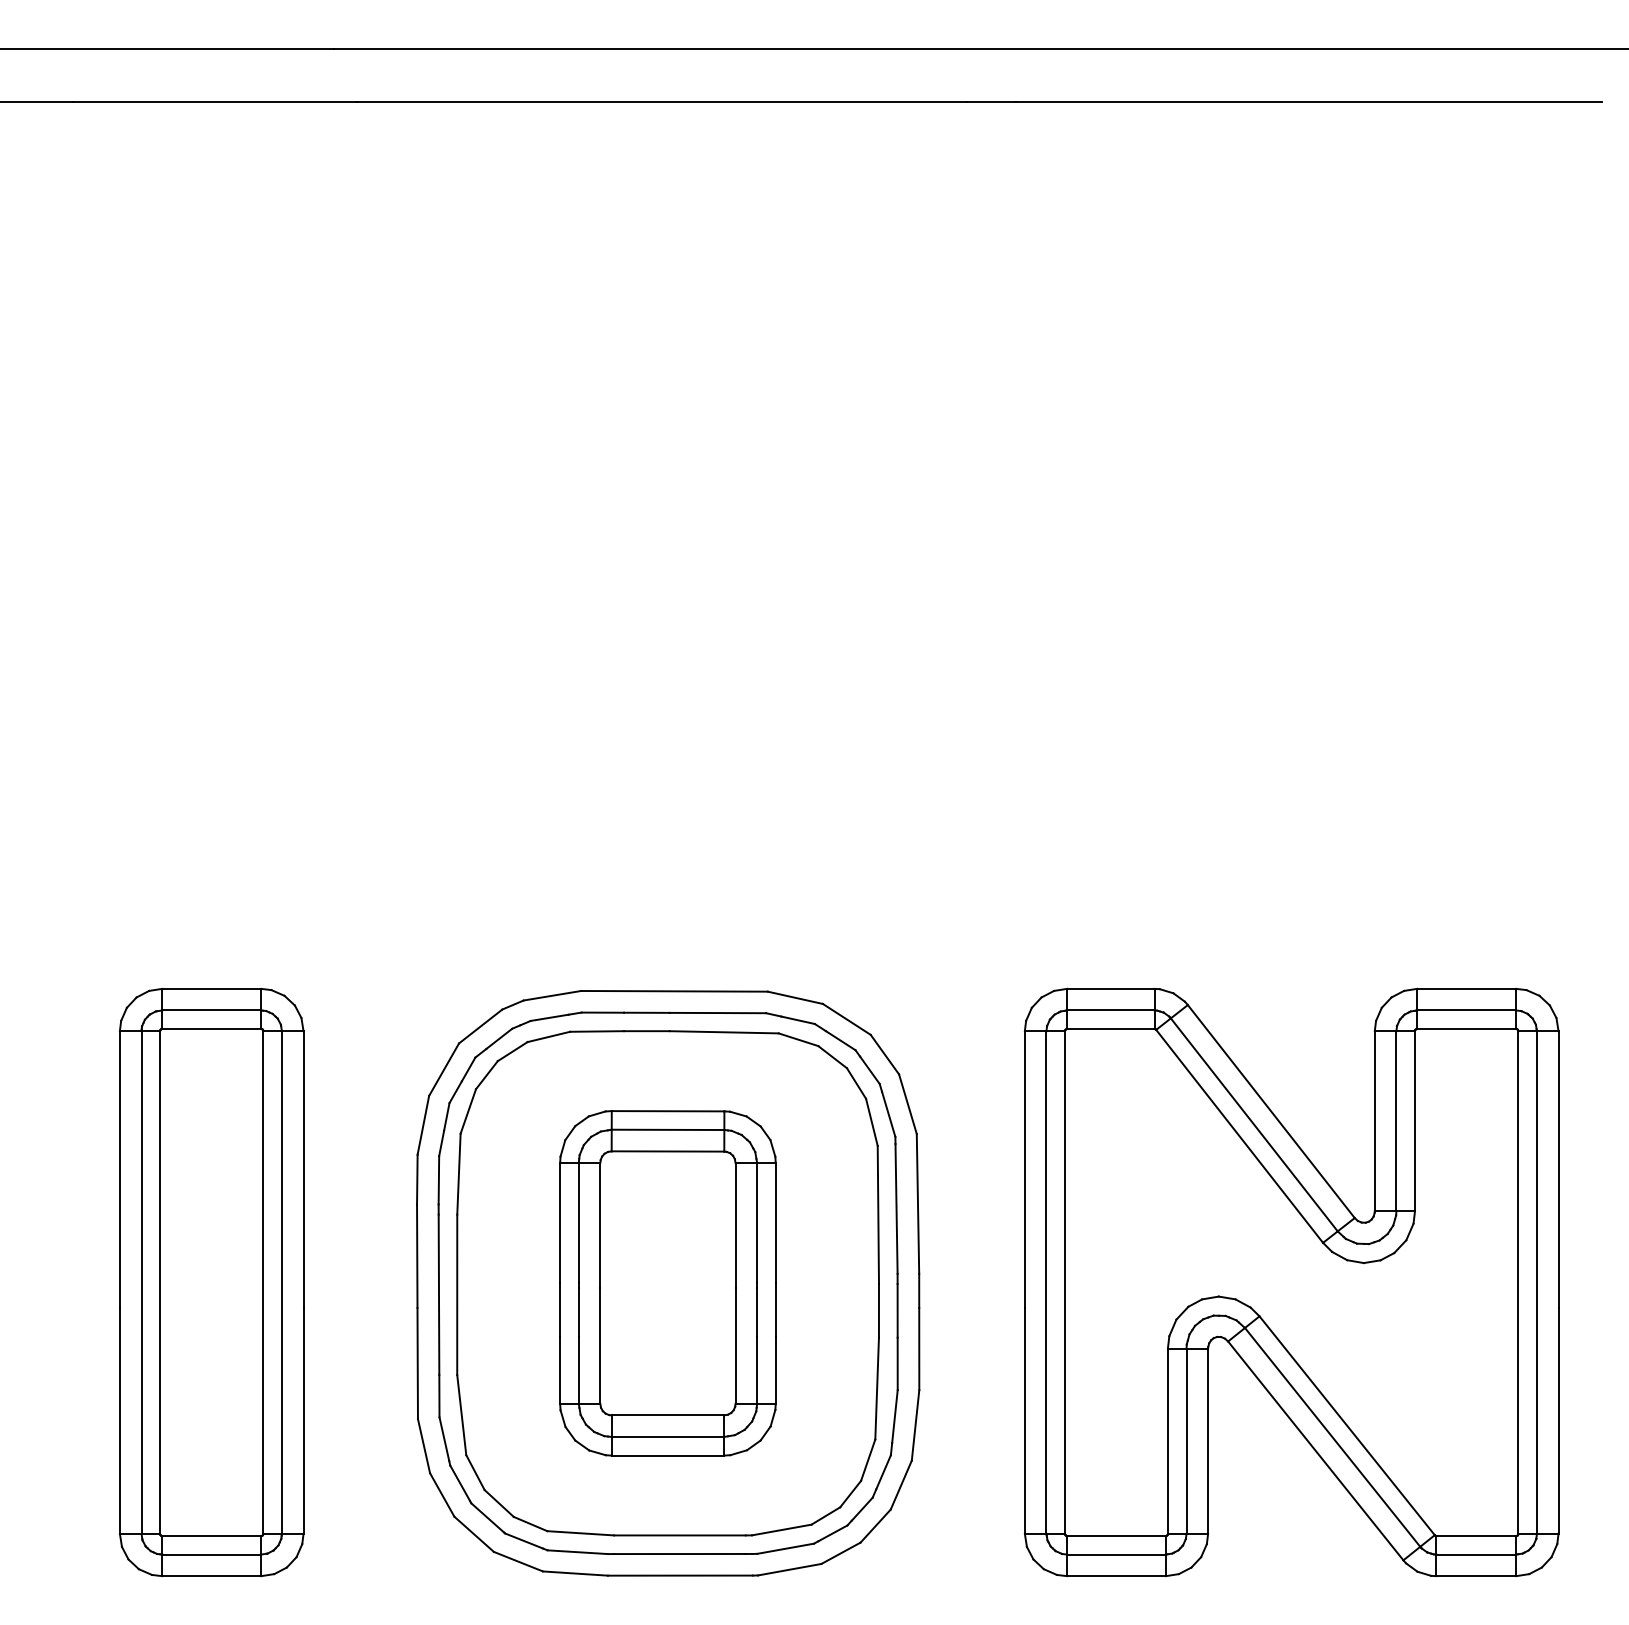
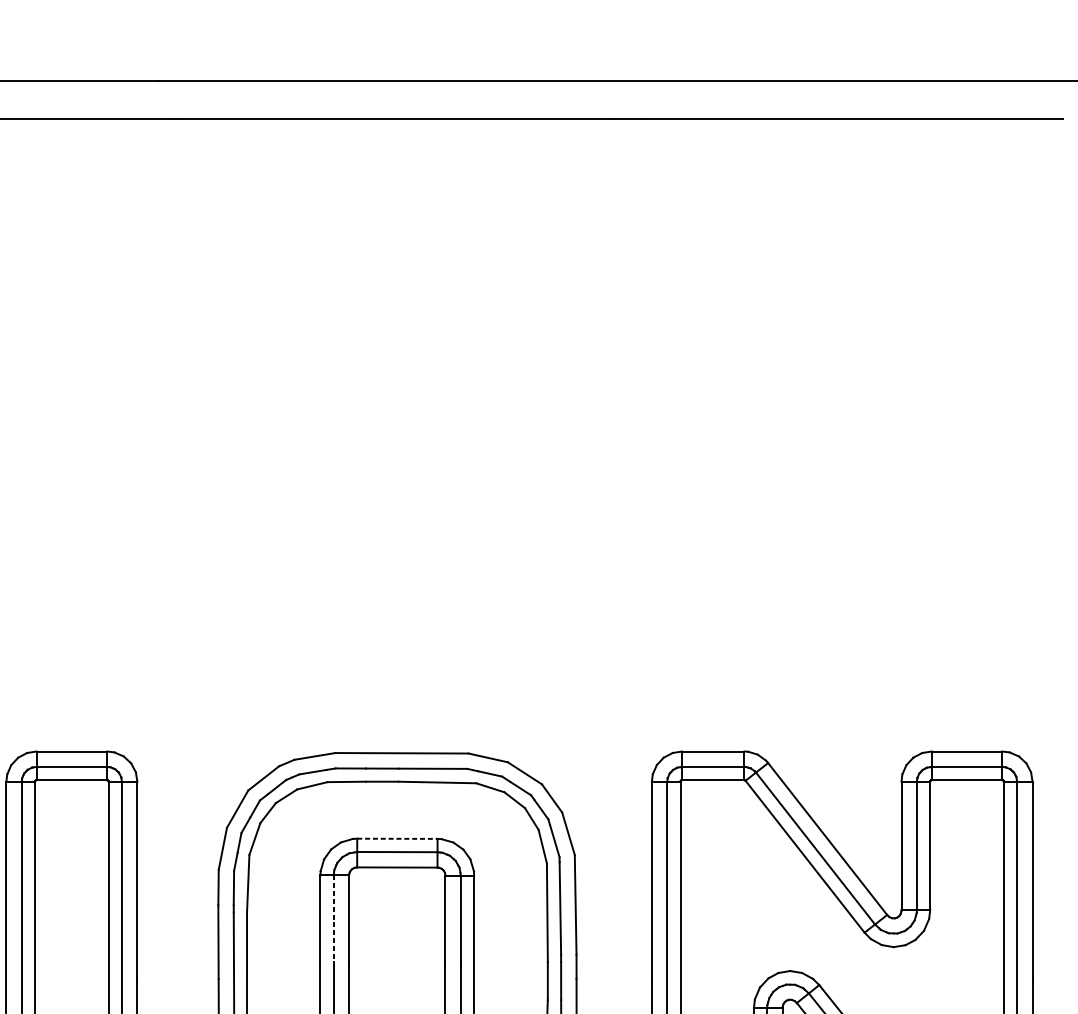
line: (668, 1111) -> (397, 838), solid -> dashed
line: (578, 1223) -> (333, 918), solid -> dashed

